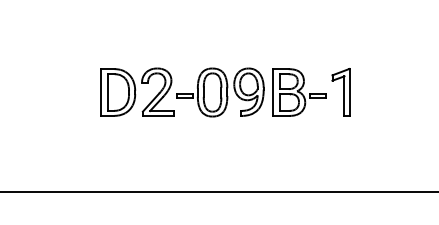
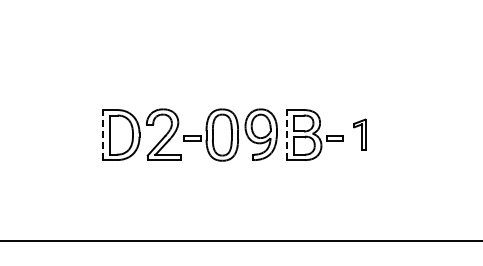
line: (101, 91) -> (103, 134), solid -> dashed
line: (273, 91) -> (287, 134), solid -> dashed
part: (340, 91) -> (359, 134), size x0.6

